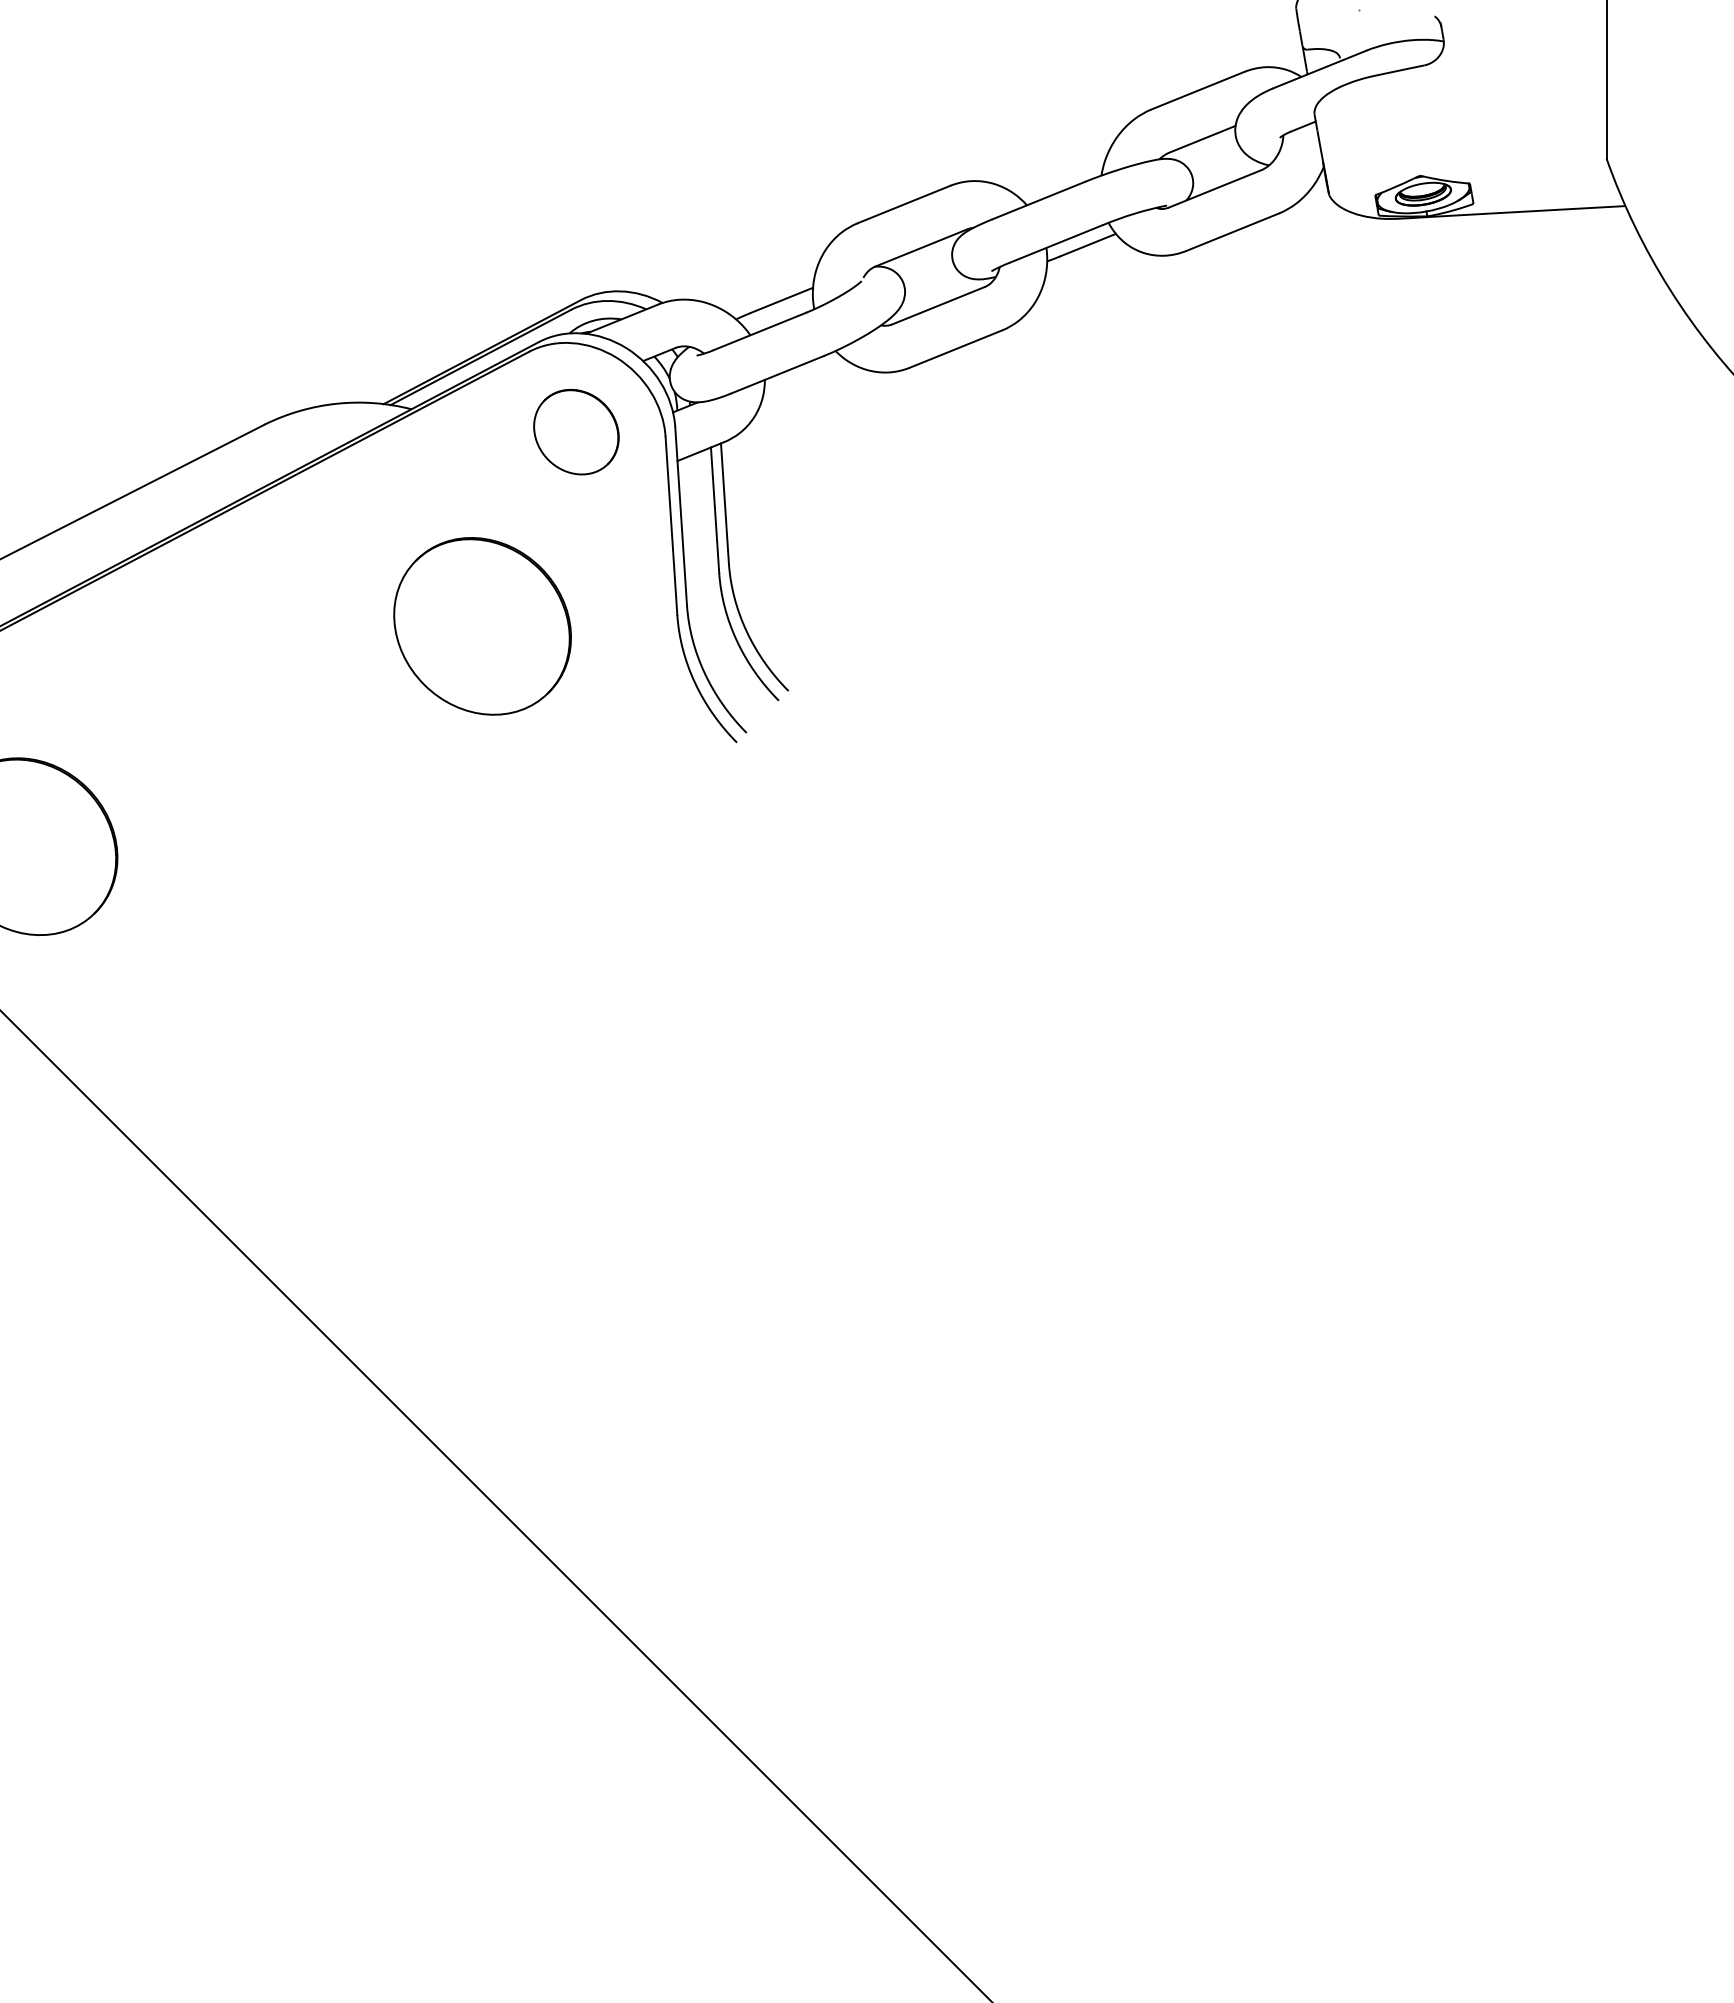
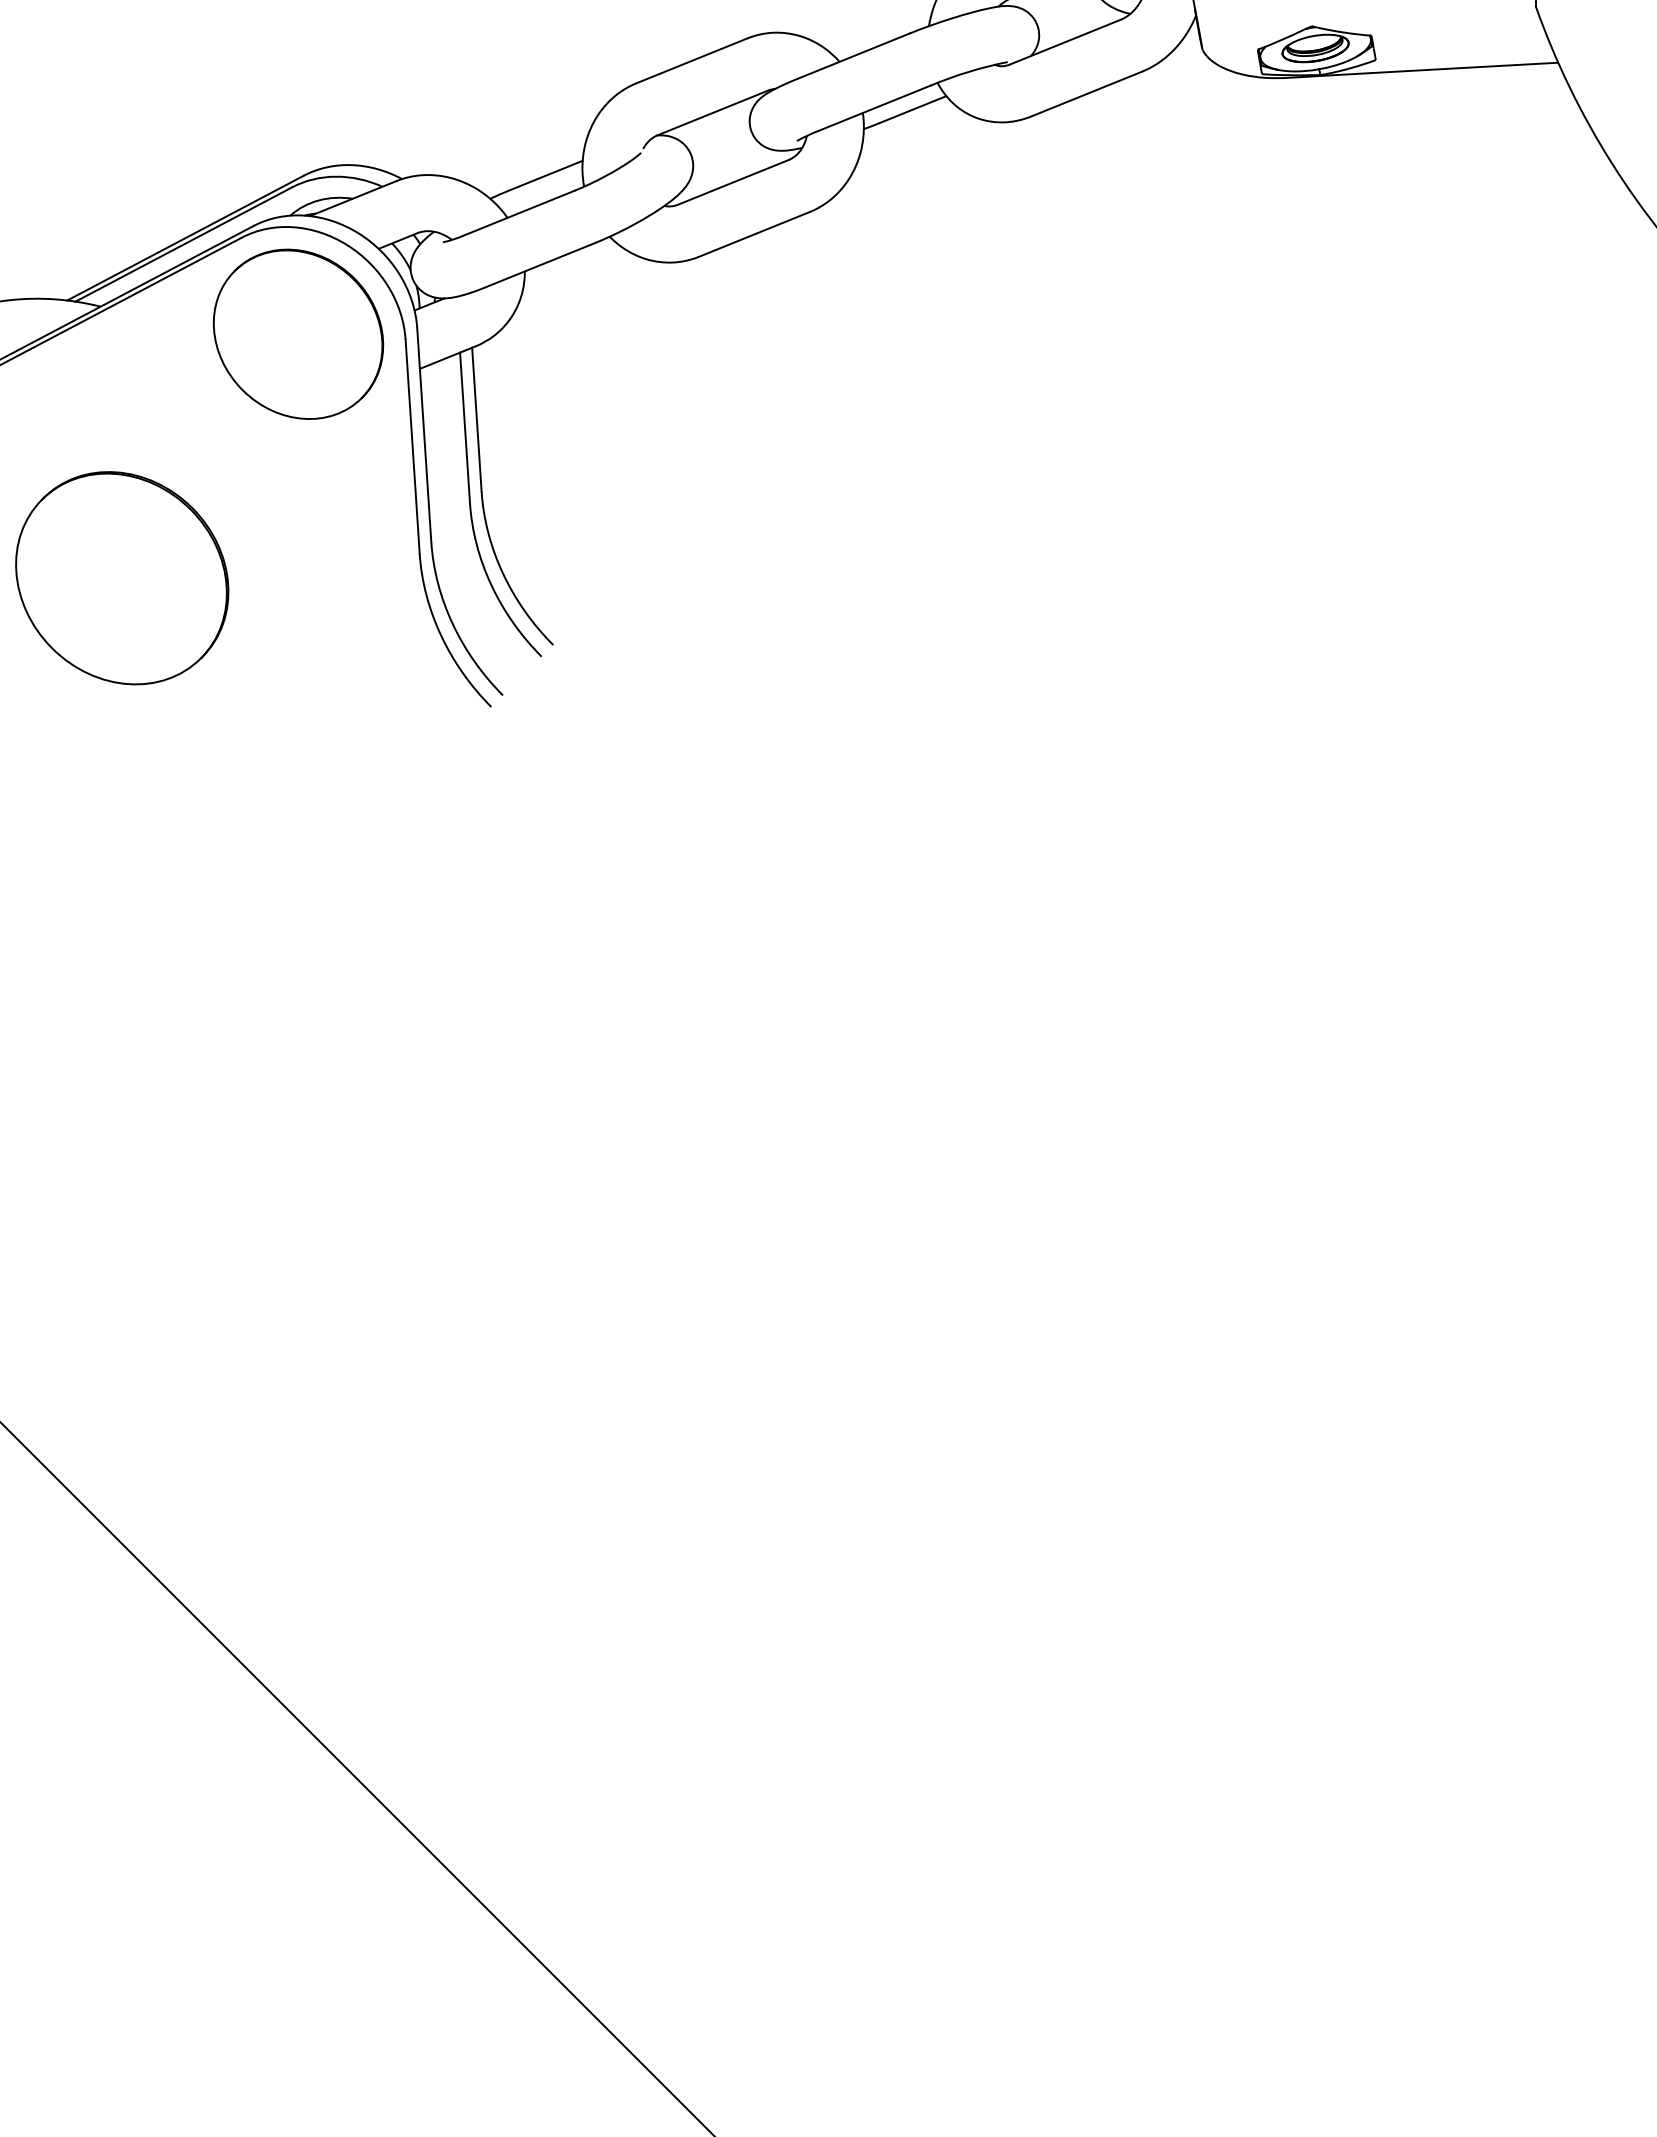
part: (576, 431) -> (298, 333), size x1.67
part: (482, 626) -> (122, 578), moved

